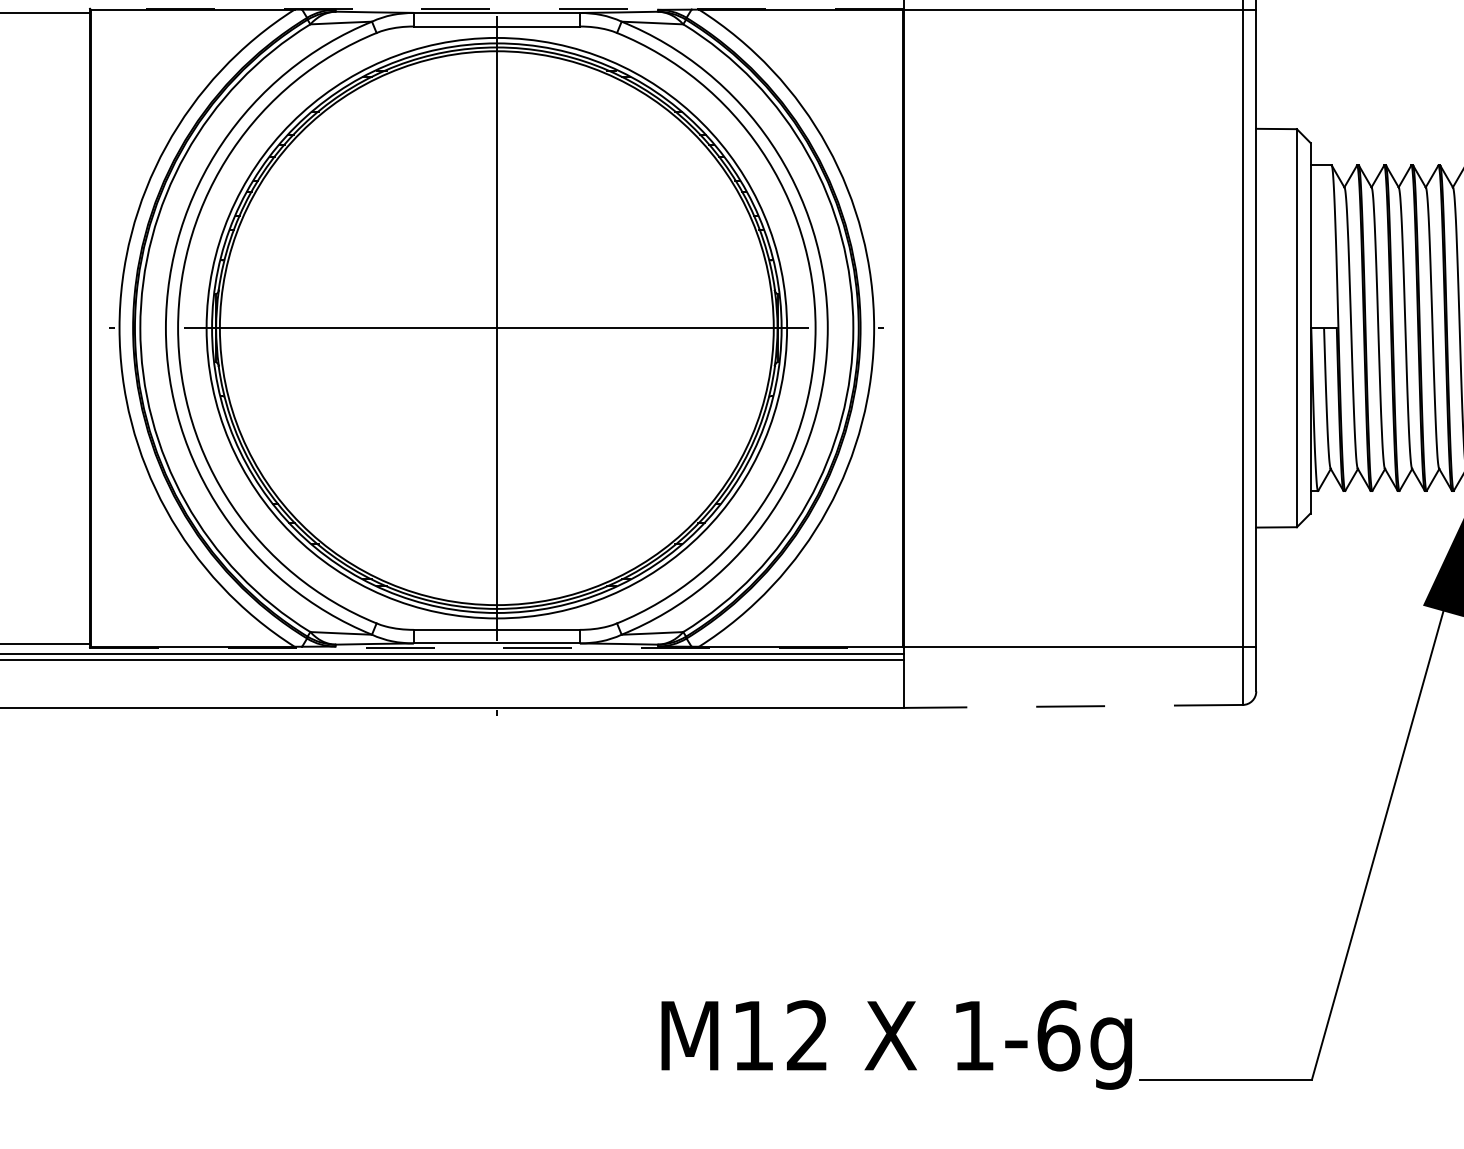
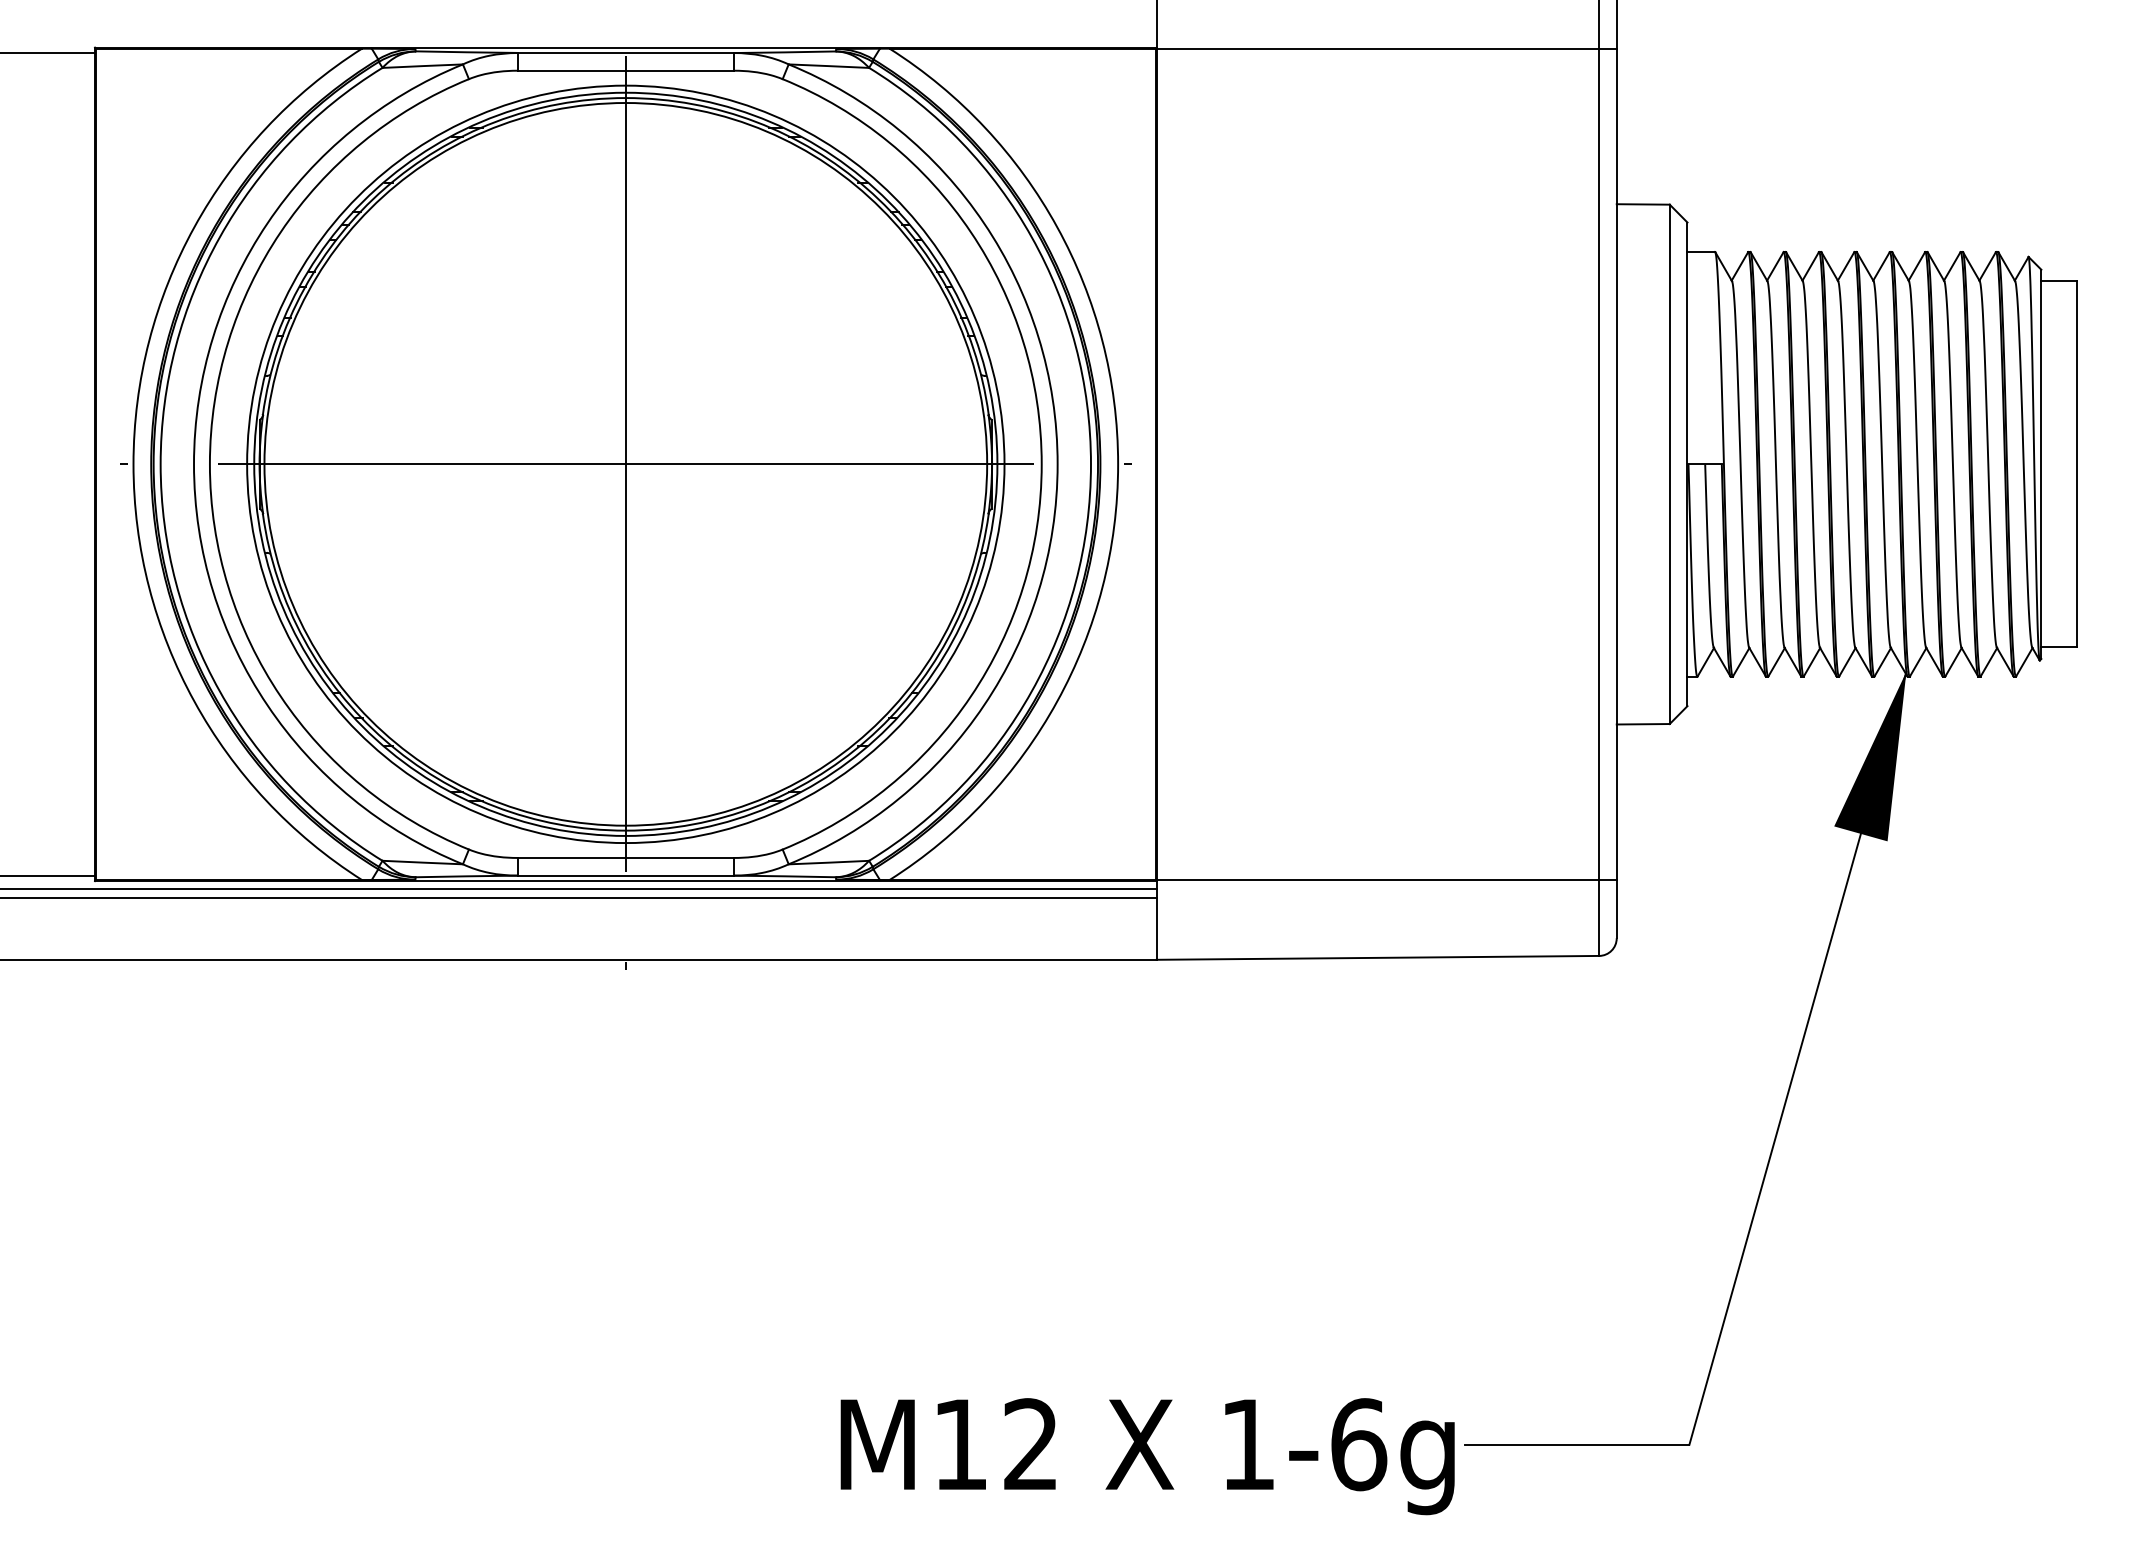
line: (496, 8) -> (625, 47), dashed -> solid
line: (496, 647) -> (625, 881), dashed -> solid
line: (1072, 706) -> (1377, 957), dashed -> solid
text: (896, 1044) -> (1147, 1456), moved

